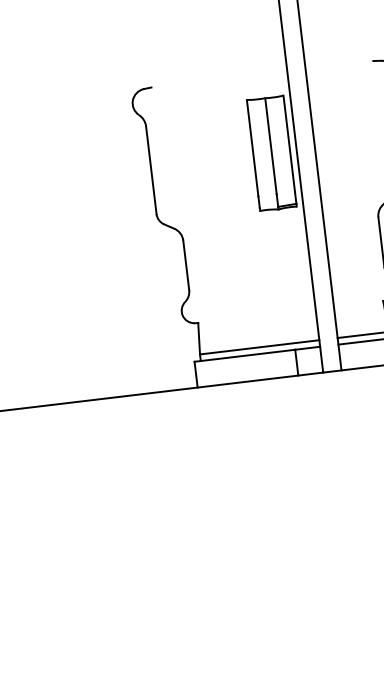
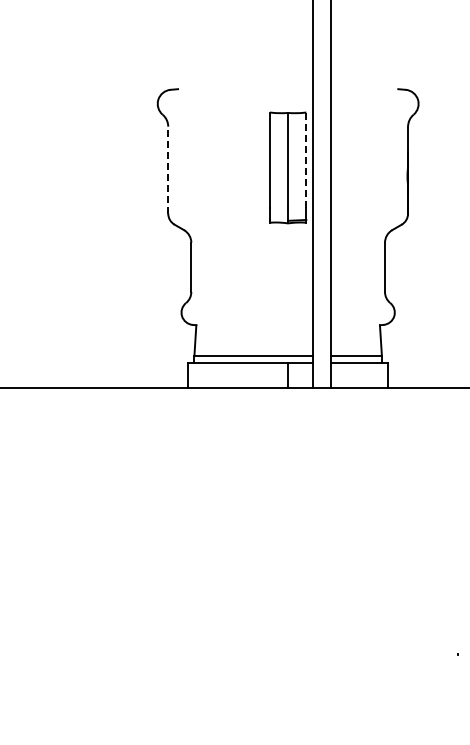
line: (289, 143) -> (306, 160), solid -> dashed
line: (151, 169) -> (168, 169), solid -> dashed

